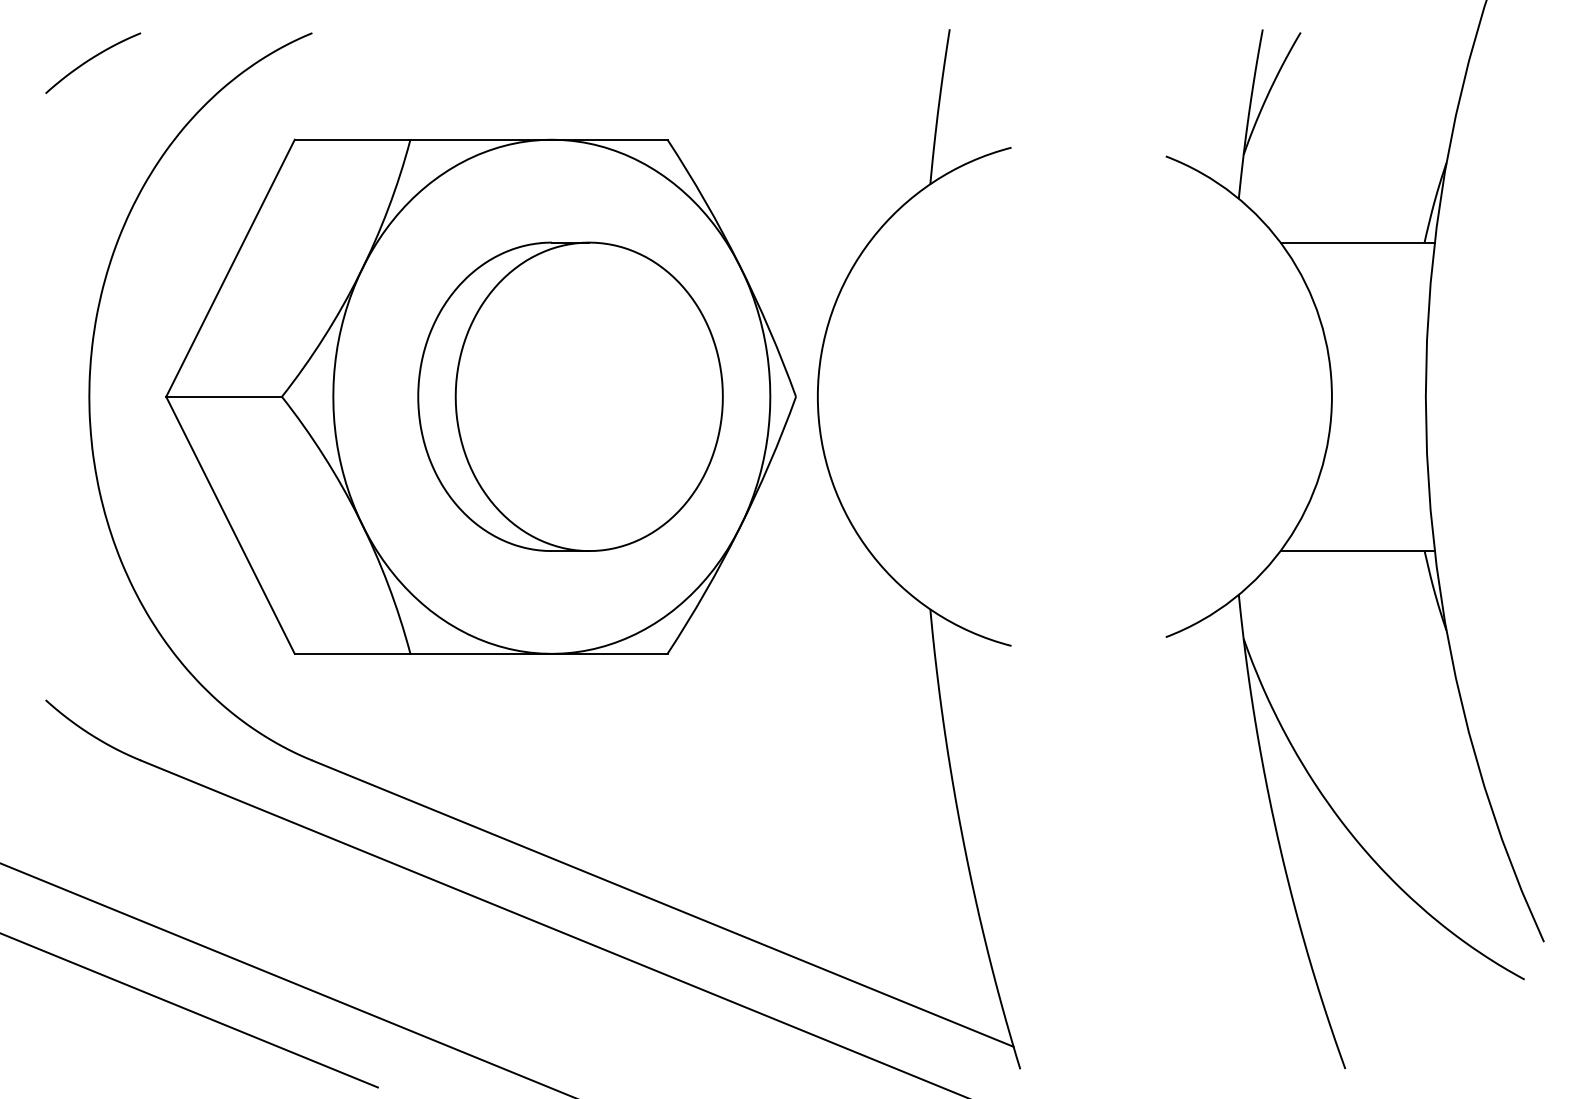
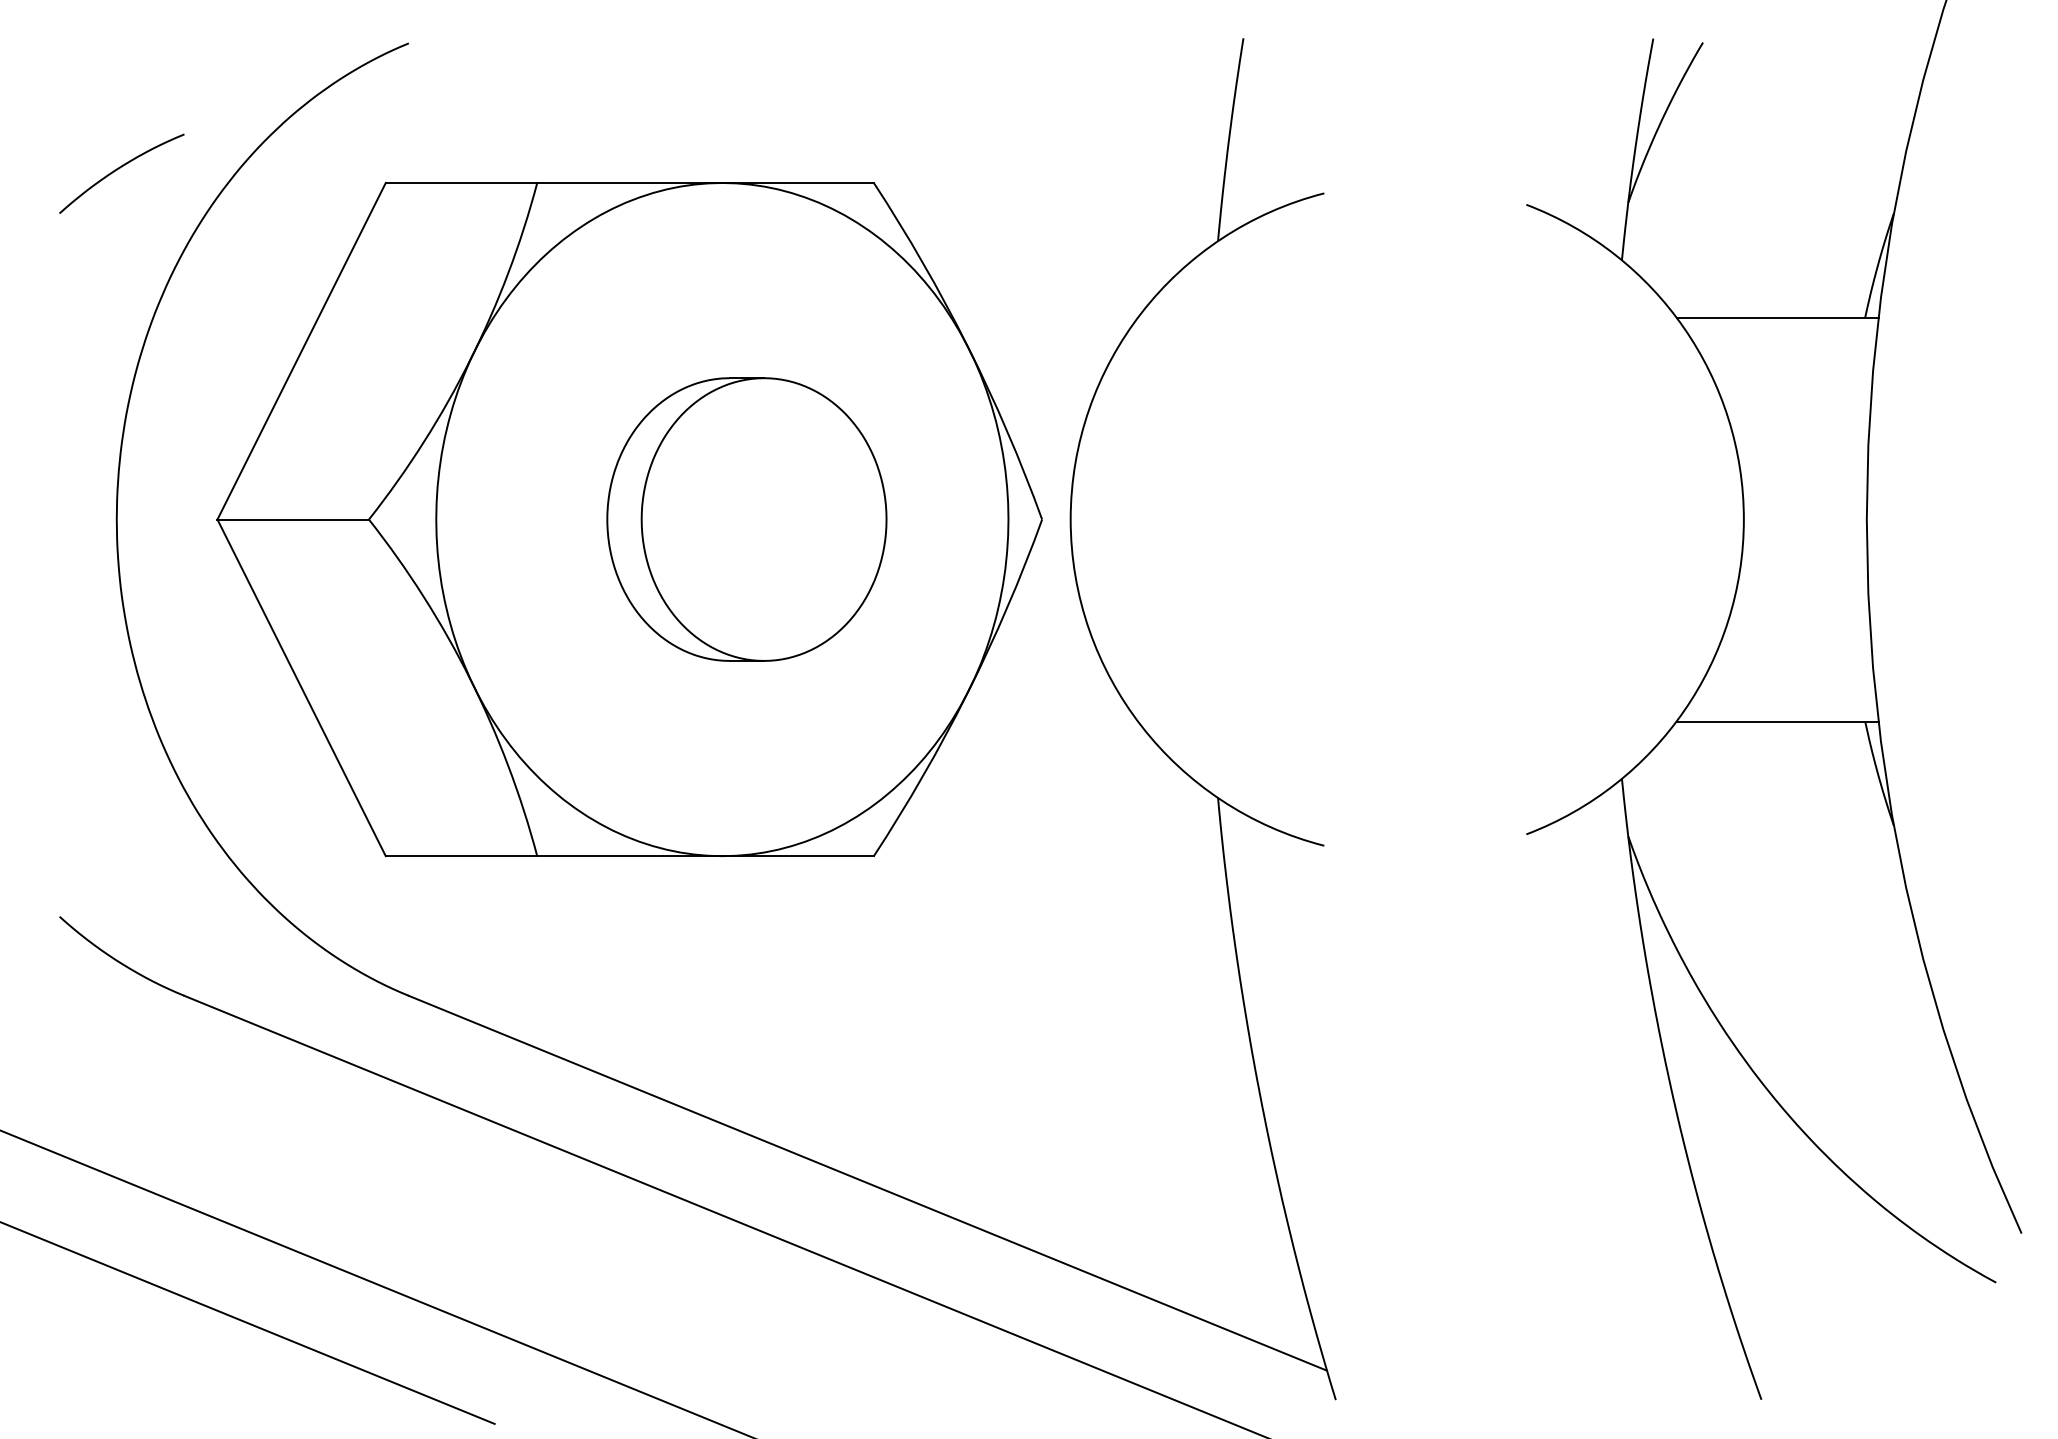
curve: (90, 59) -> (118, 169), moved
part: (570, 396) -> (746, 519), size x0.7

